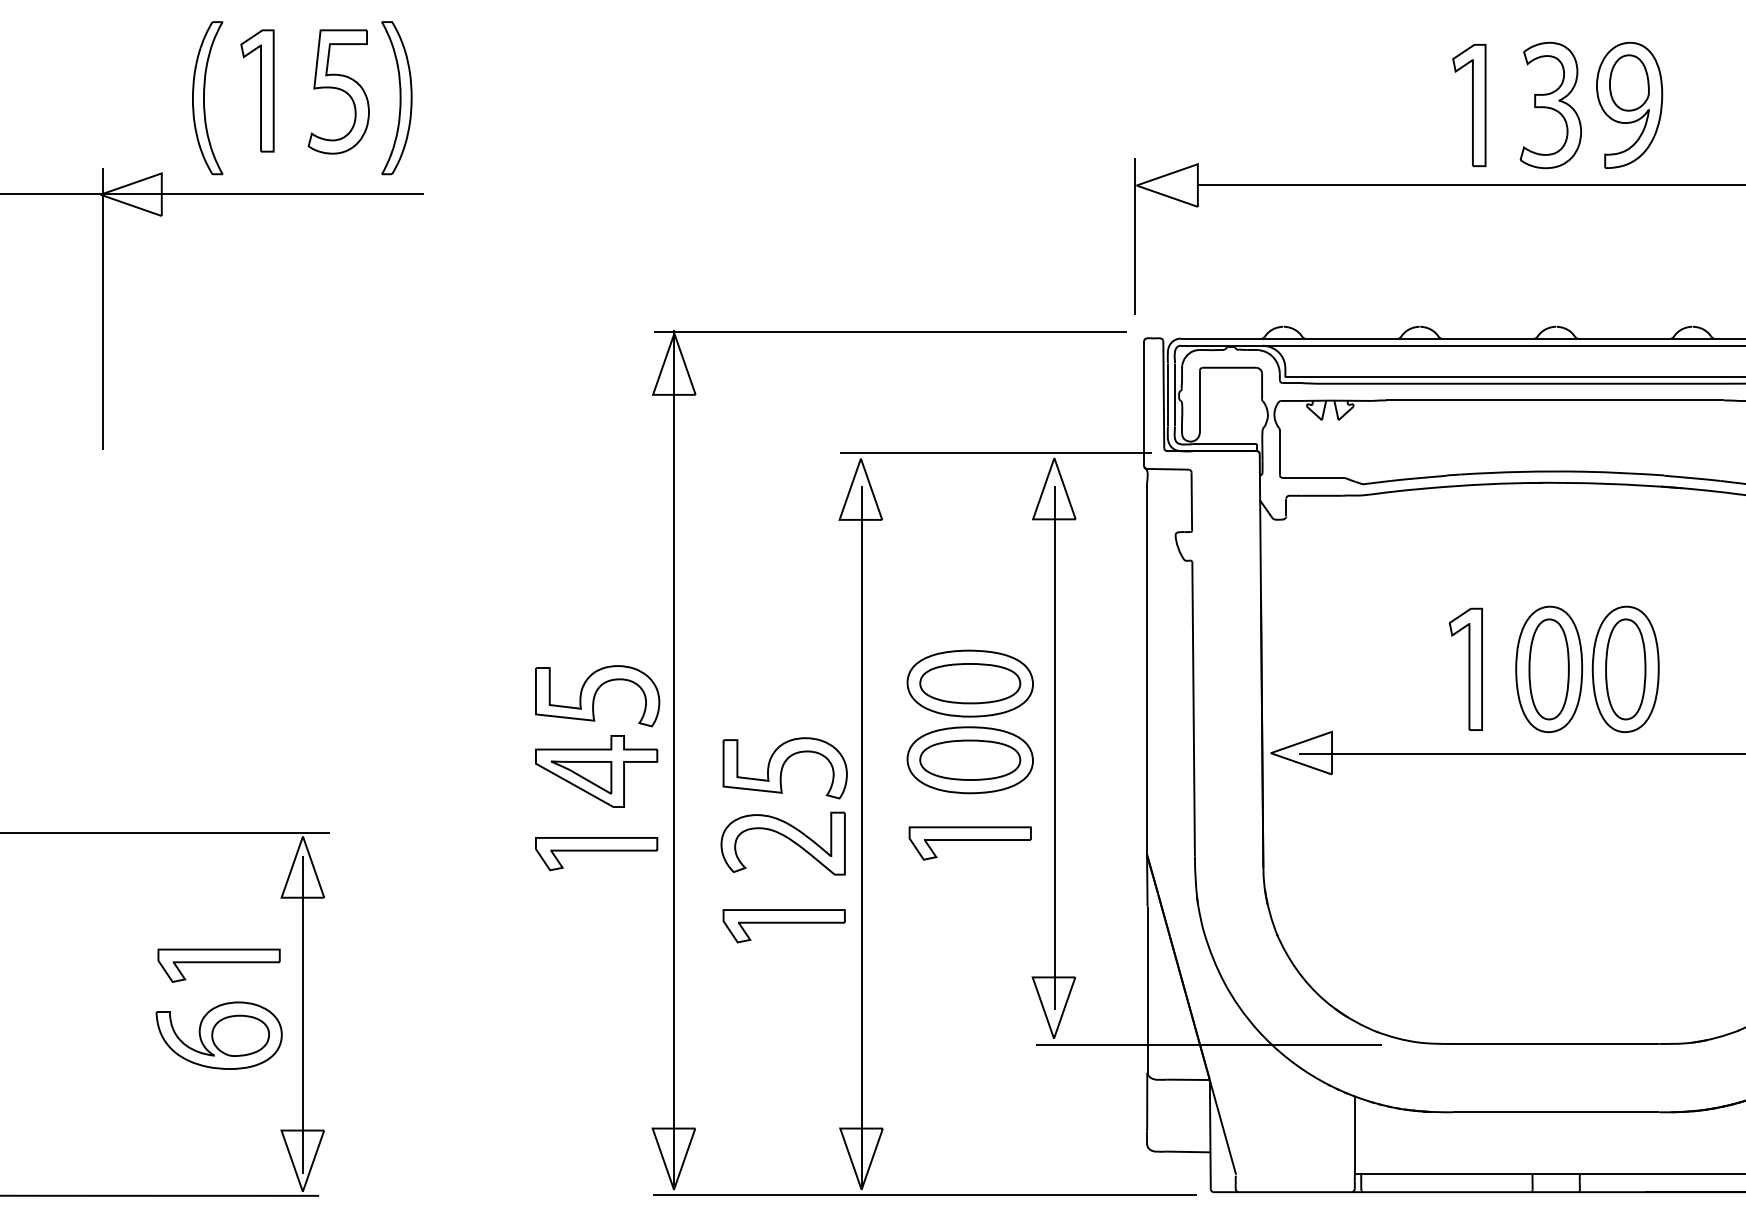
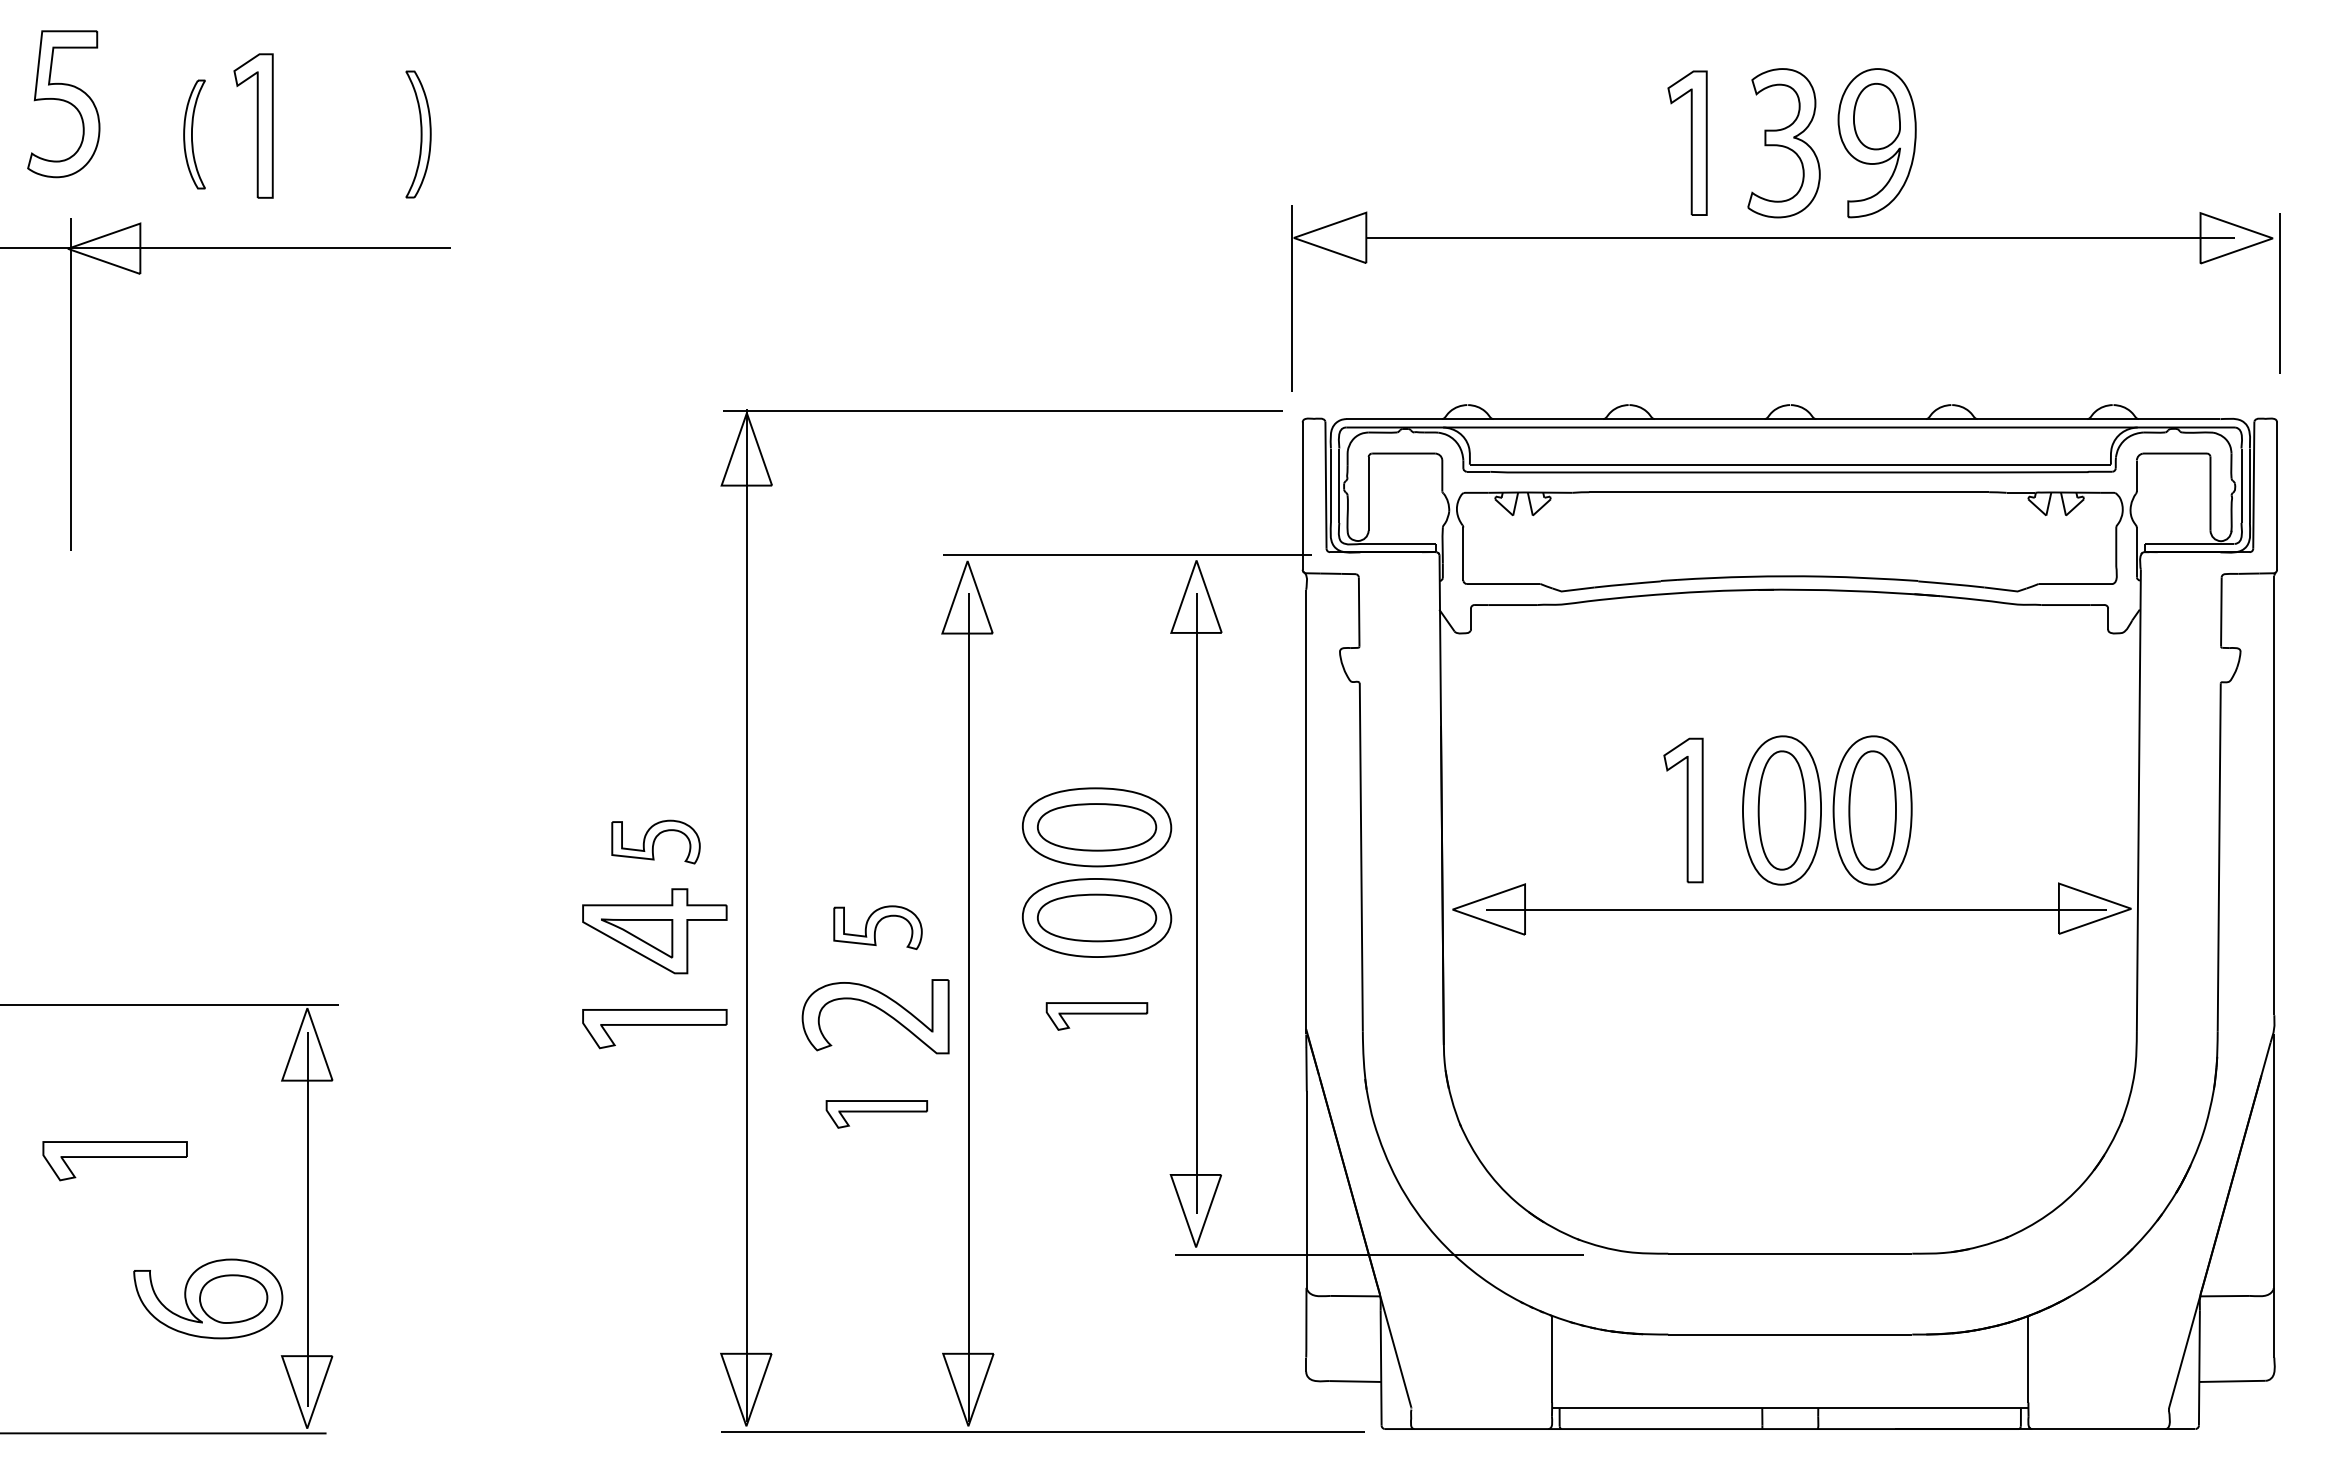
part: (338, 92) -> (63, 104), moved
part: (207, 98) -> (194, 134), size x0.6
part: (396, 98) -> (418, 134), size x0.7
part: (597, 695) -> (655, 841), size x0.6
part: (784, 768) -> (877, 927), size x0.6
part: (969, 843) -> (1096, 1016), size x0.7
part: (783, 926) -> (876, 1114), size x0.7
part: (218, 966) -> (114, 1161), moved
part: (219, 1035) -> (208, 1298), moved

